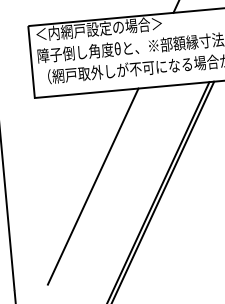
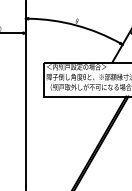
line: (91, 186) -> (66, 140), removed

